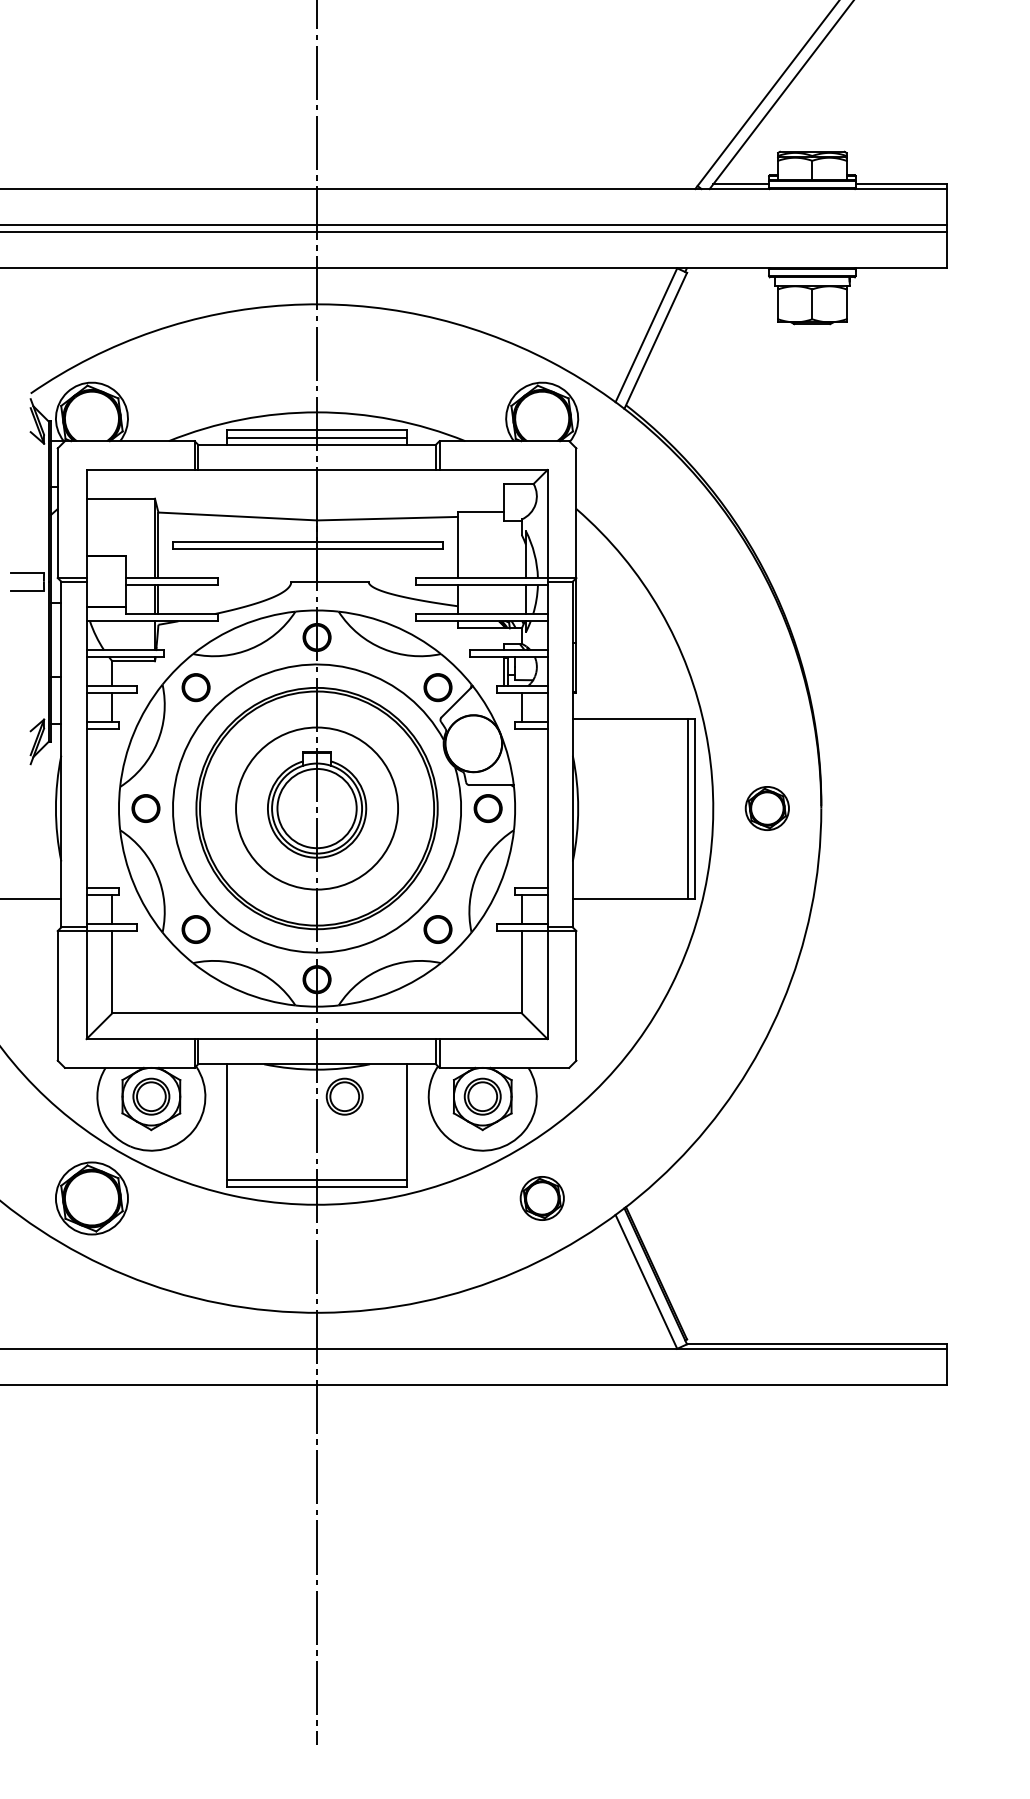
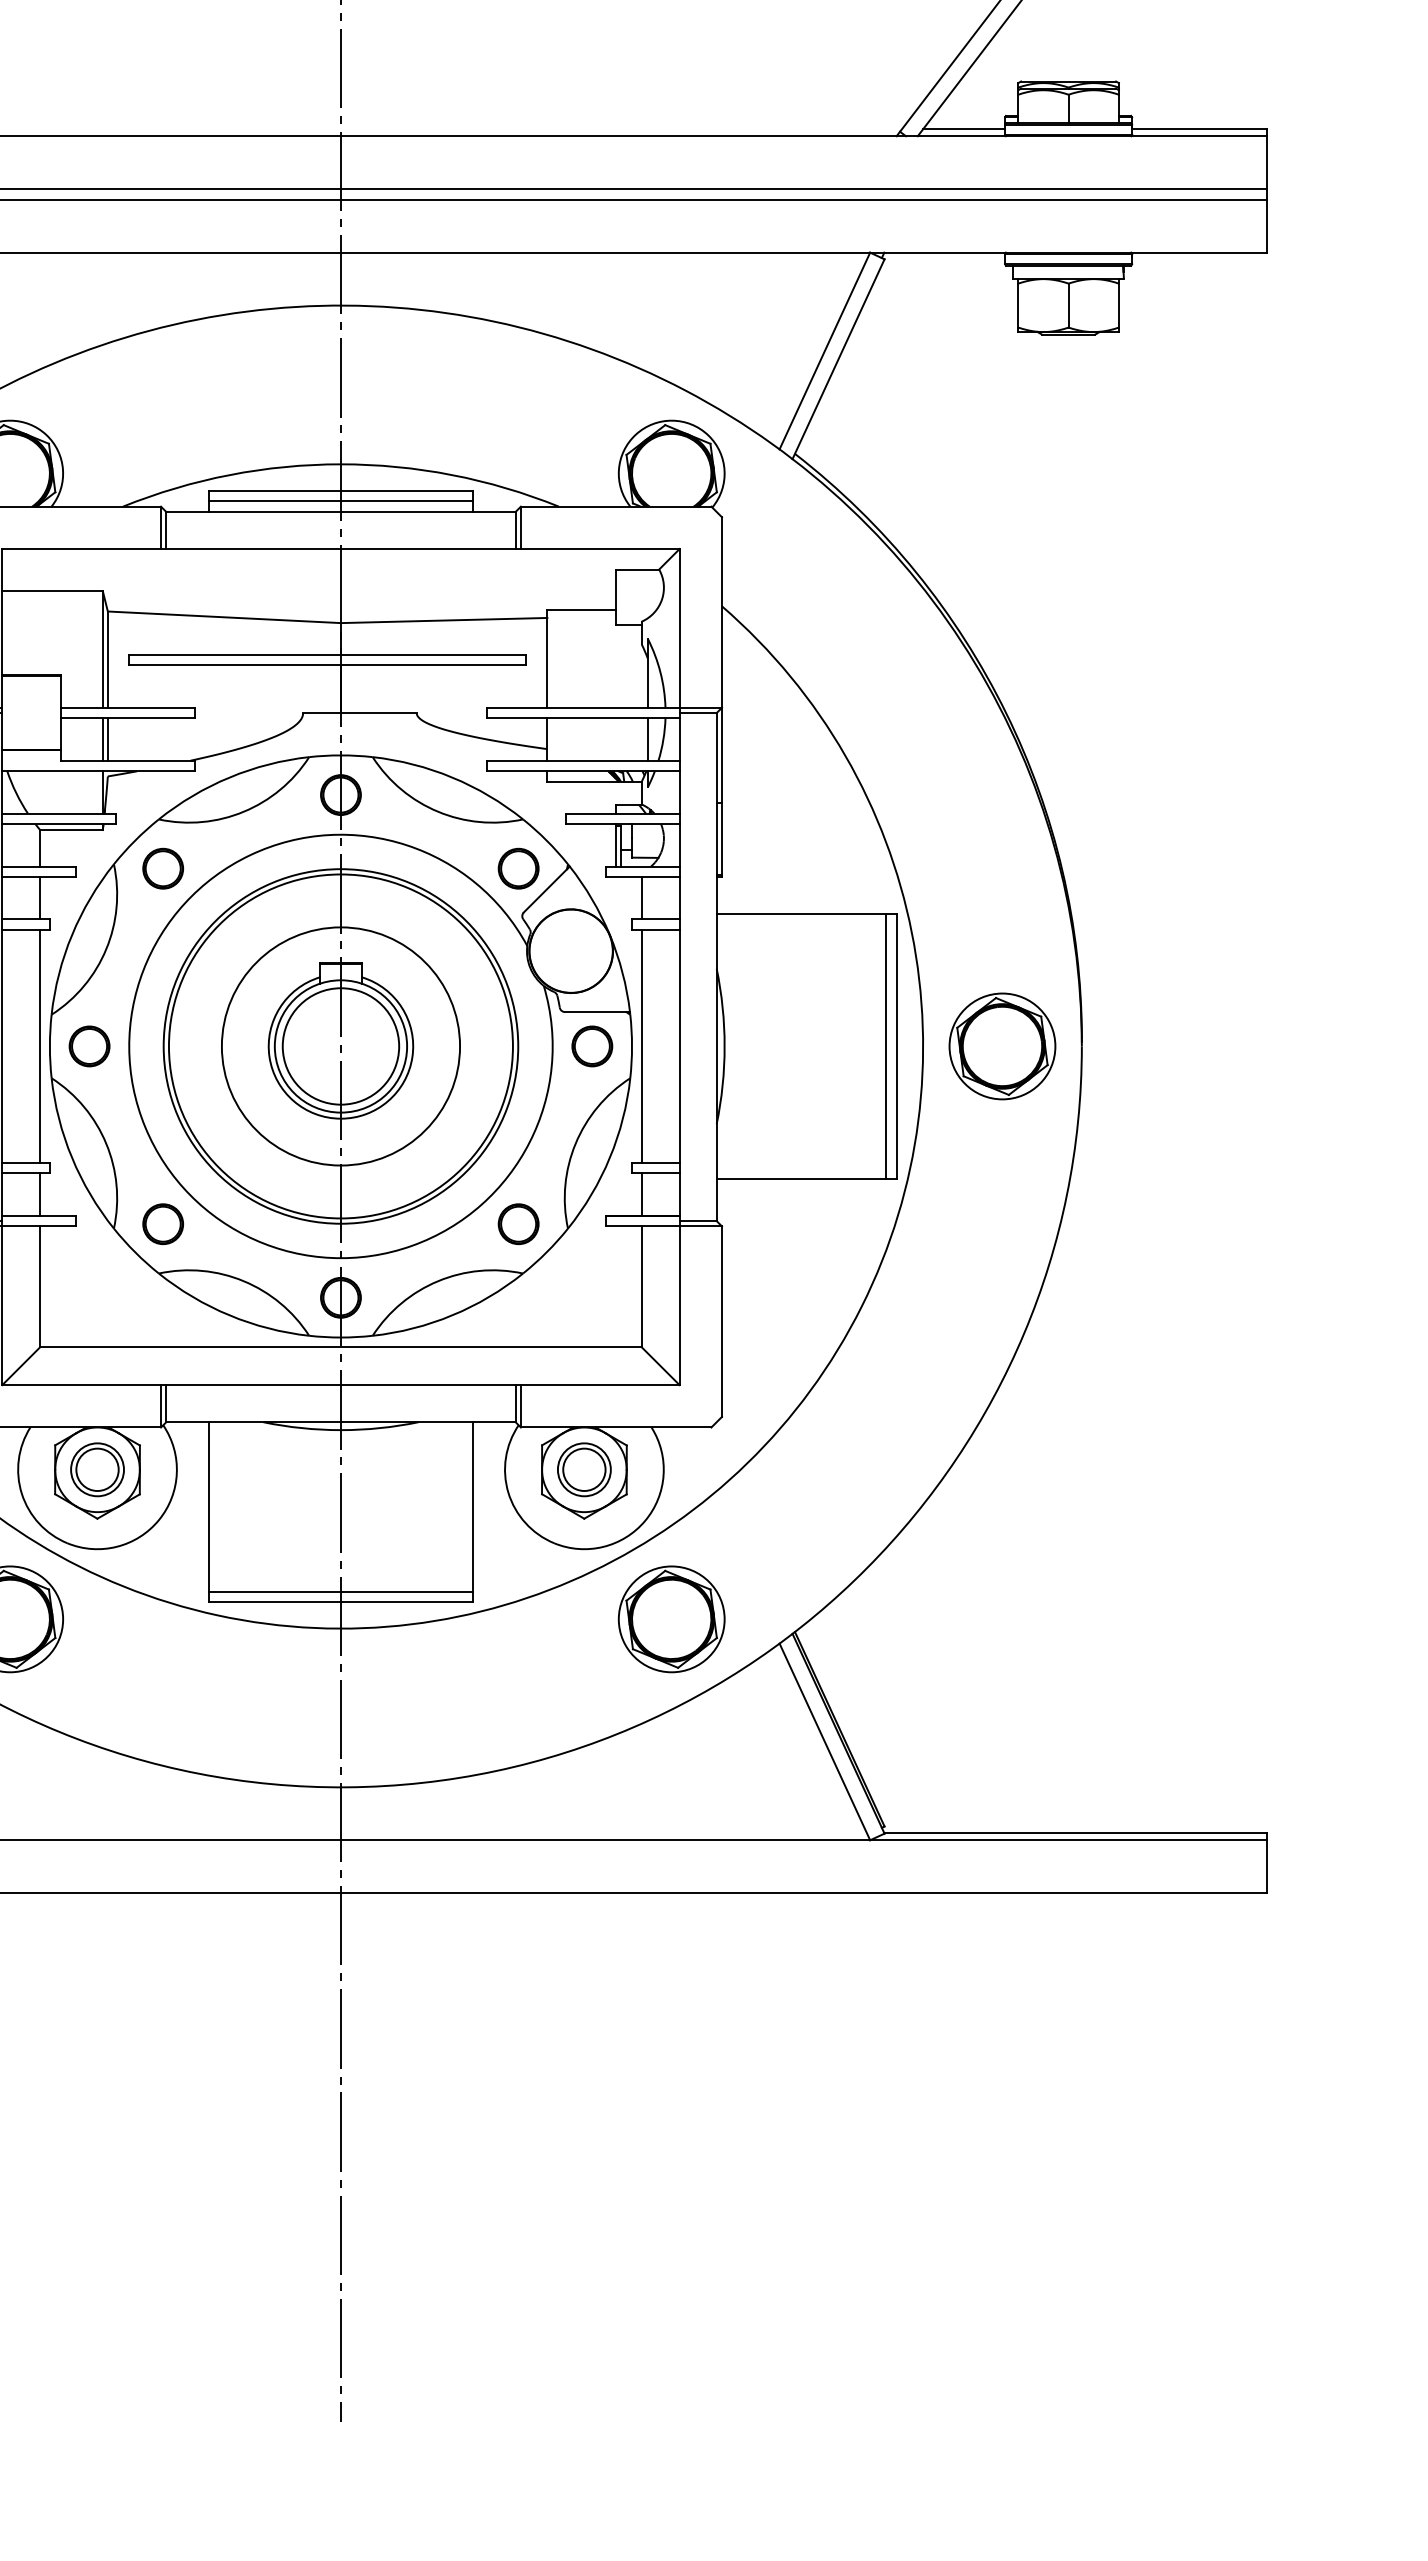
line: (112, 808) -> (40, 1046), added
line: (521, 808) -> (641, 1046), added
part: (767, 808) -> (1002, 1046), size x1.67
part: (344, 1096) -> (381, 1469), removed
part: (542, 1198) -> (672, 1619), size x1.67

